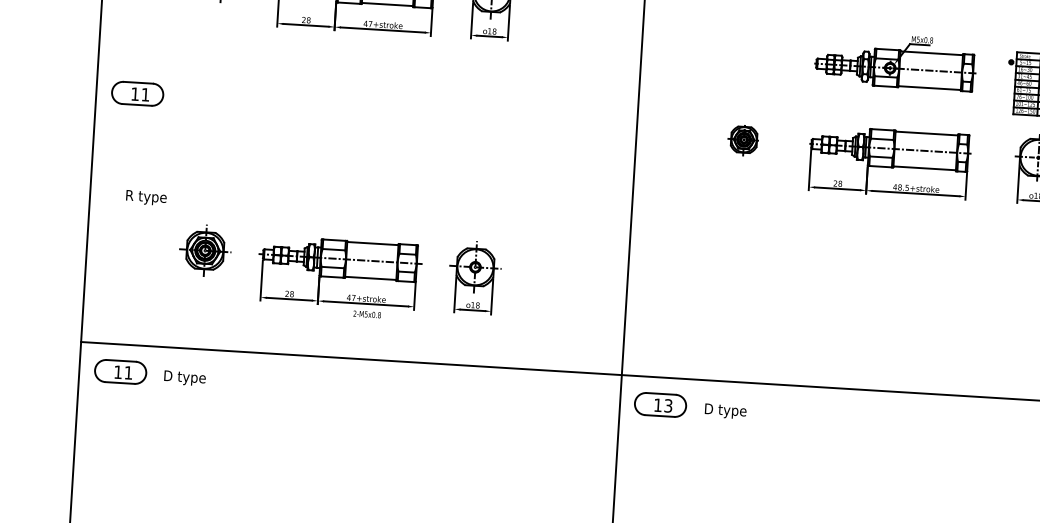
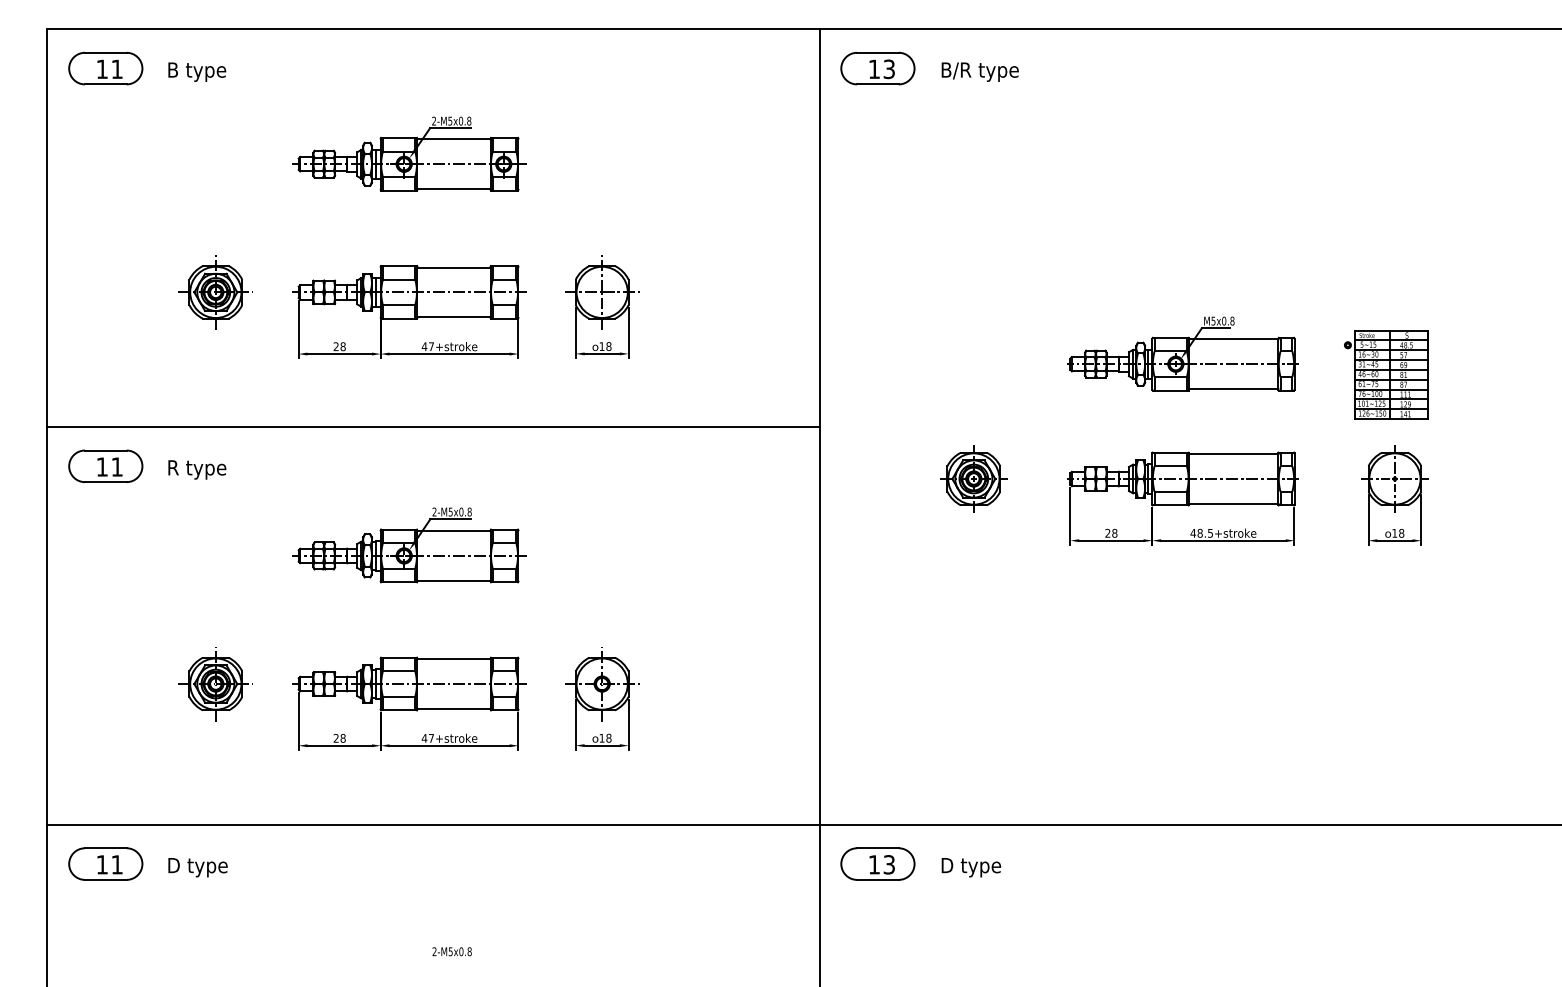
line: (368, 80) -> (433, 427), added
part: (743, 139) -> (973, 478), size x1.43
part: (346, 162) -> (409, 545), added
text: (146, 197) -> (197, 469), moved
text: (366, 314) -> (451, 951), moved

